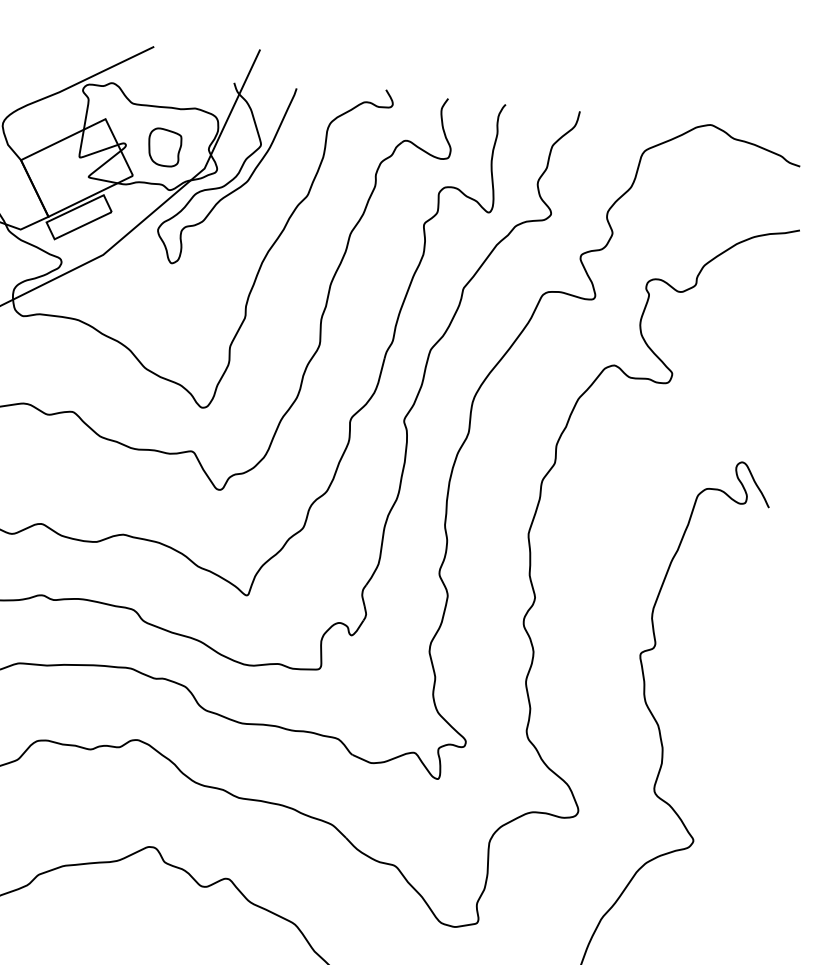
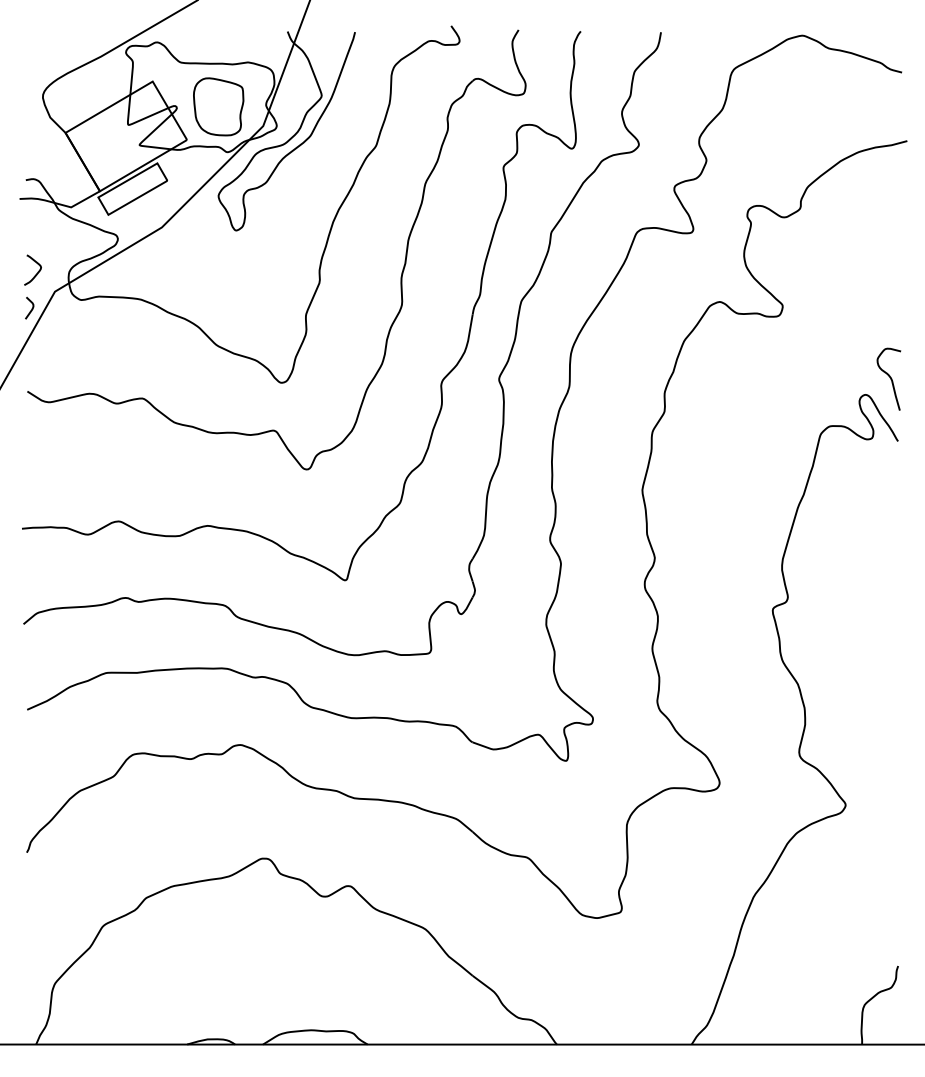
part: (164, 147) -> (218, 106), size x1.43
curve: (765, 448) -> (889, 377), added

